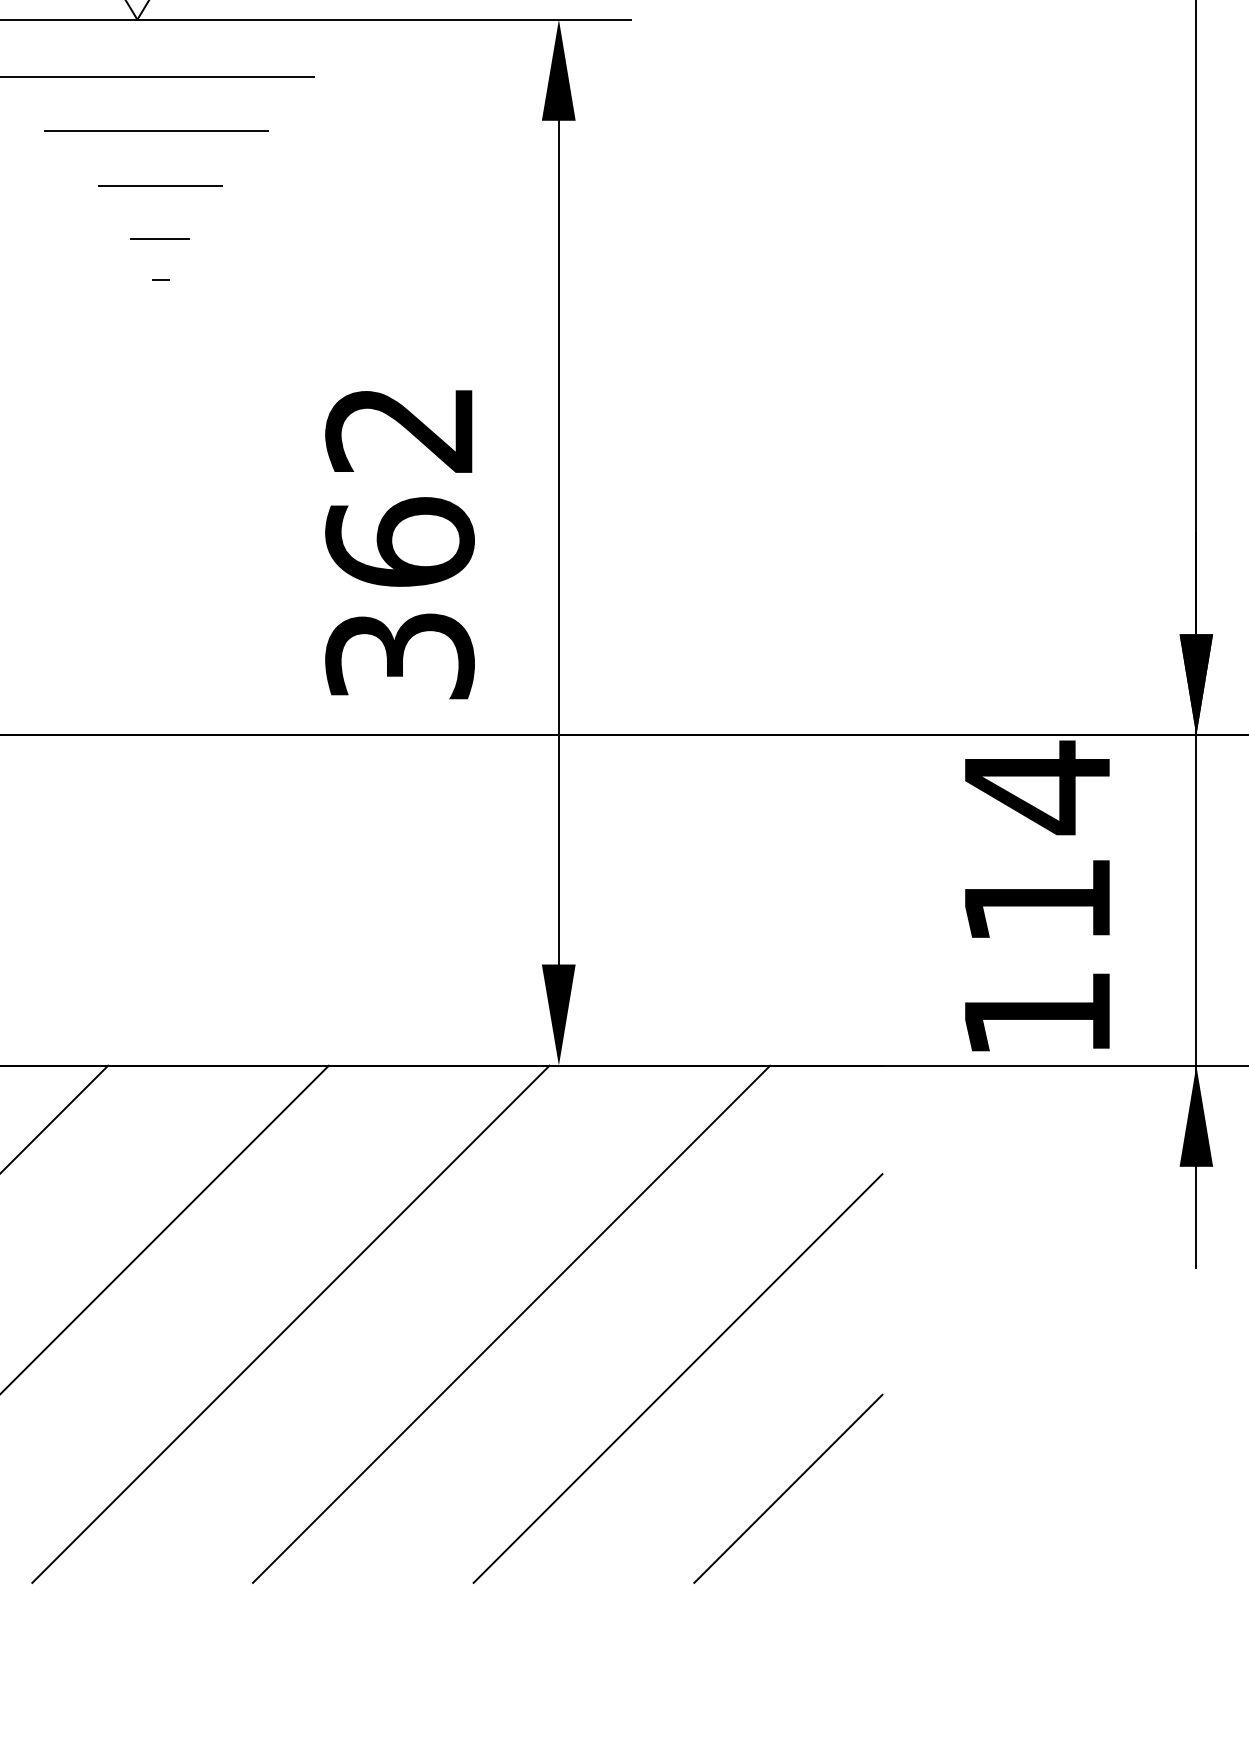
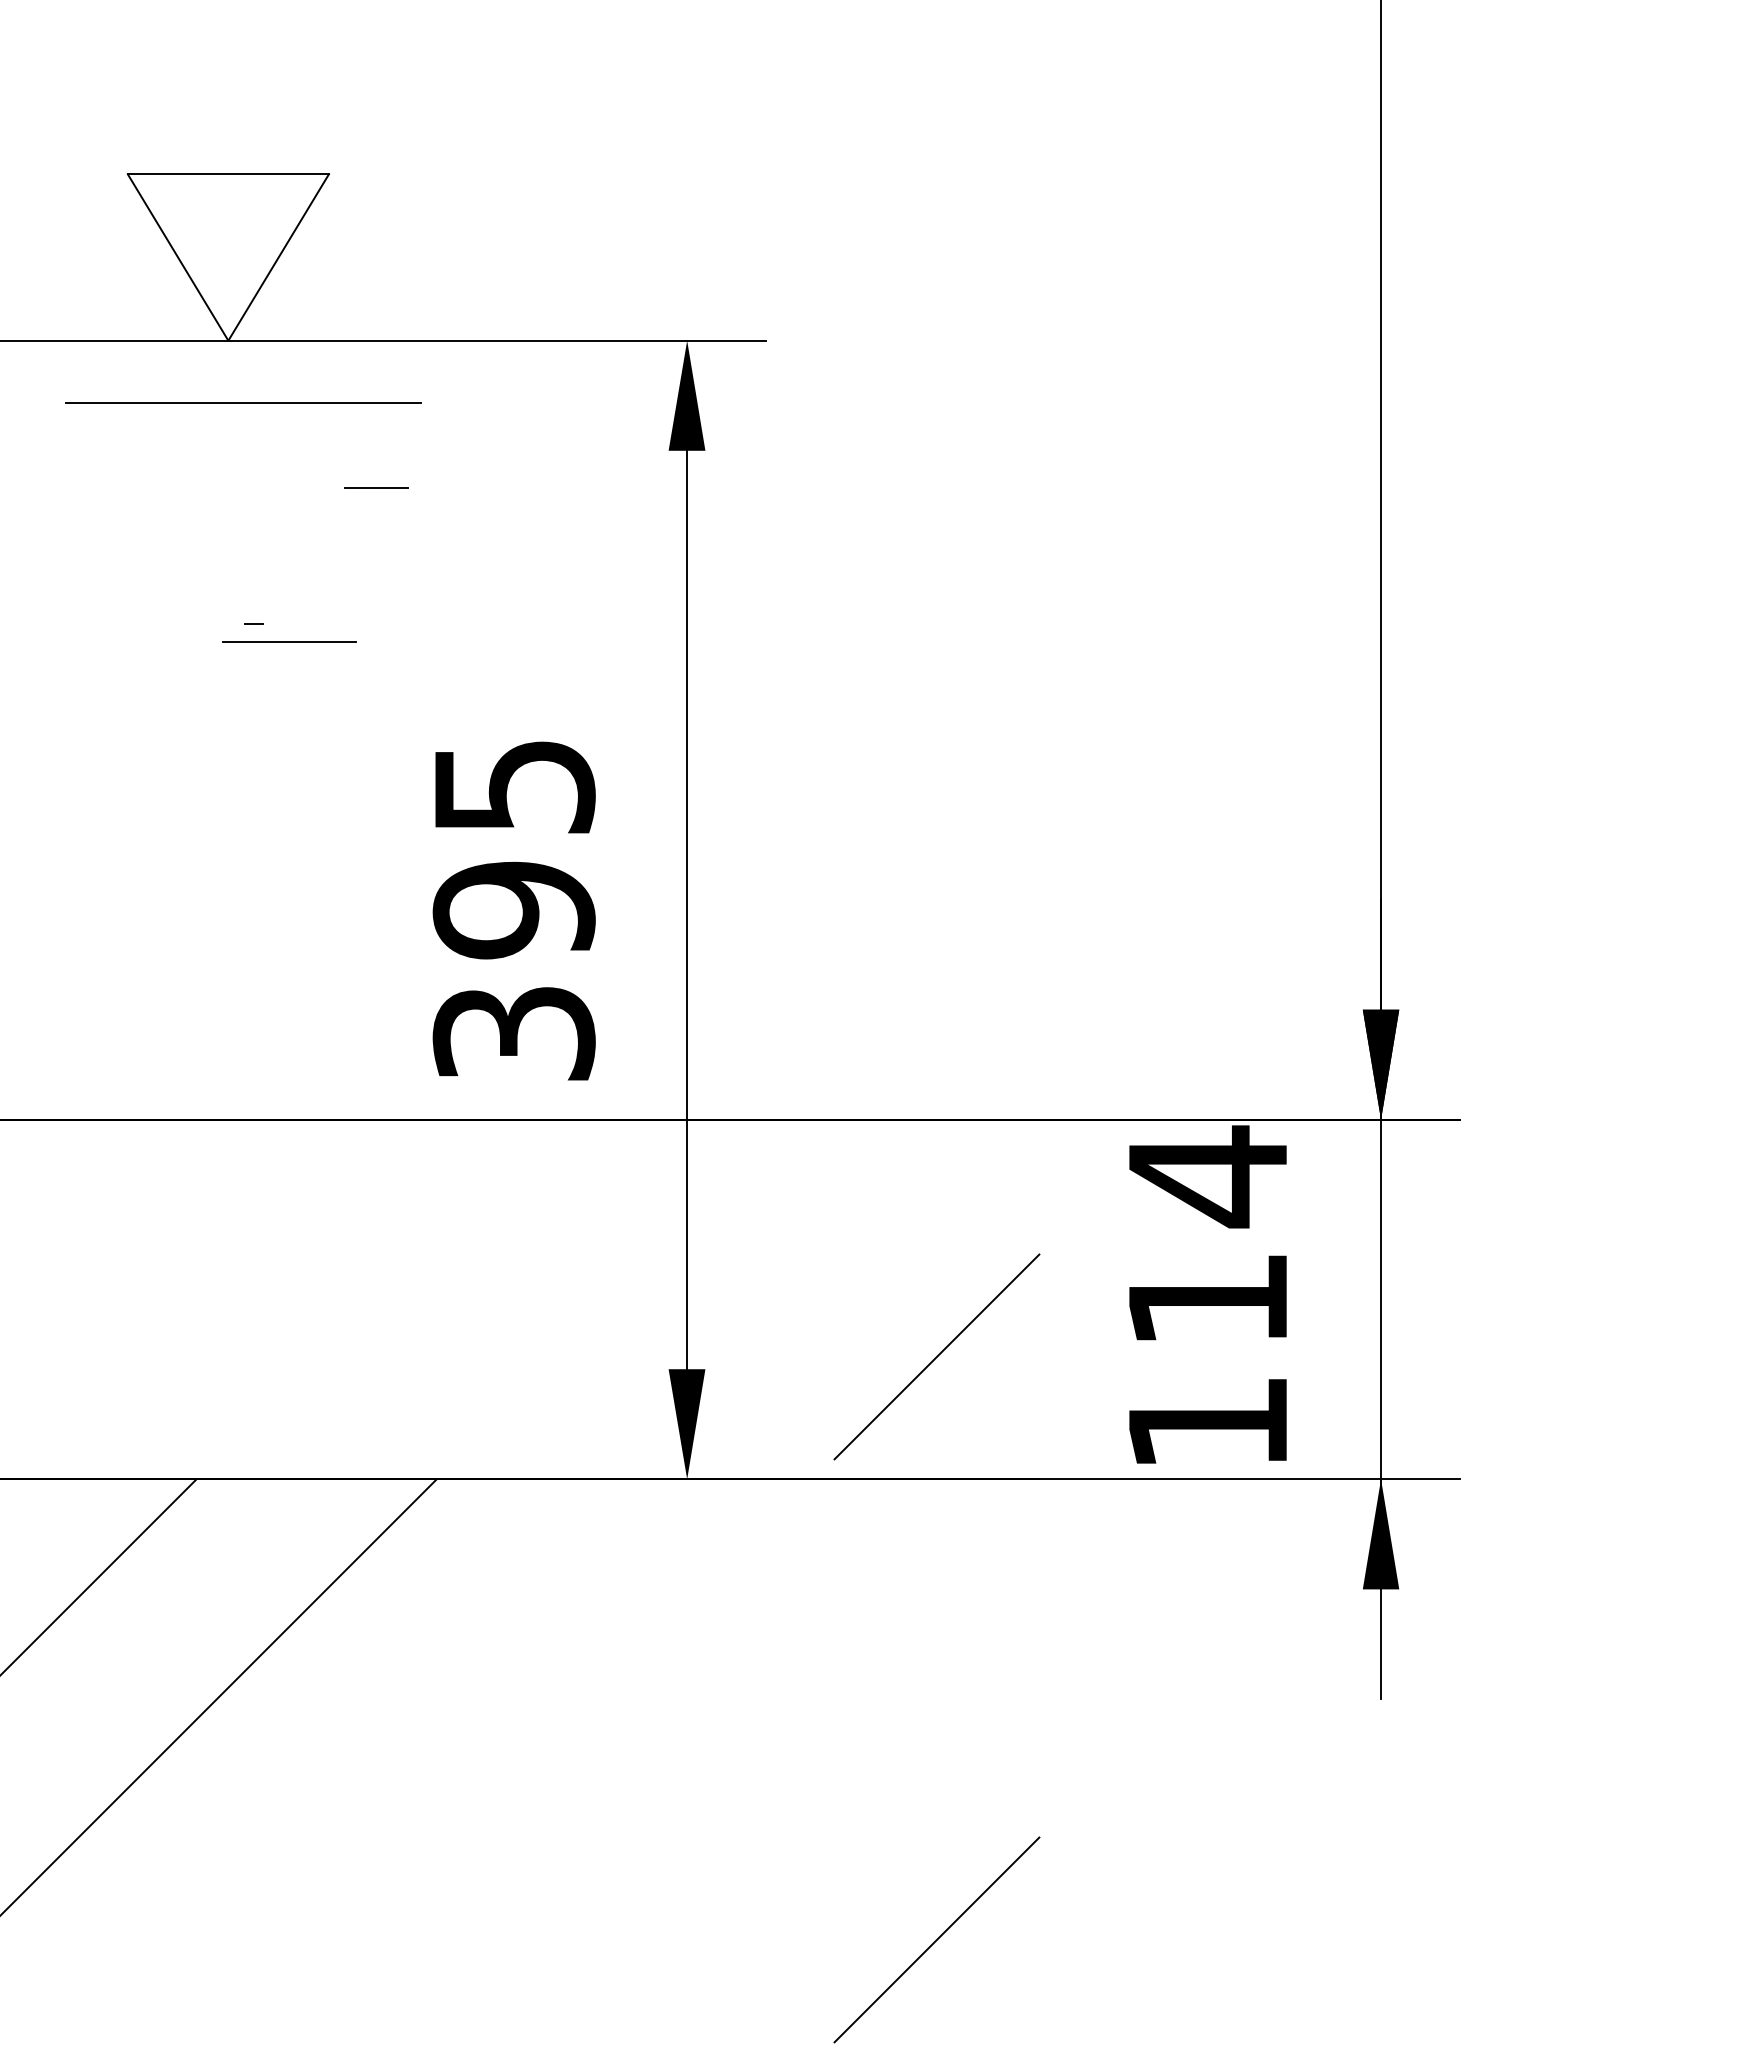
line: (156, 130) -> (249, 461), removed
line: (160, 184) -> (289, 641), moved
line: (160, 239) -> (376, 487), moved
text: (399, 487) -> (513, 850), 362 -> 395
line: (787, 952) -> (936, 1356), added
line: (290, 1324) -> (394, 1760), removed
line: (511, 1324) -> (635, 1760), removed
line: (677, 1378) -> (816, 1819), removed

